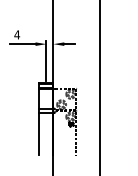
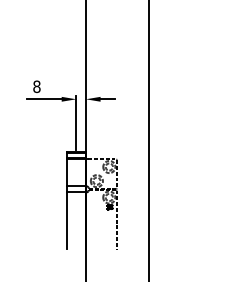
text: (16, 34) -> (36, 86), 4 -> 8

